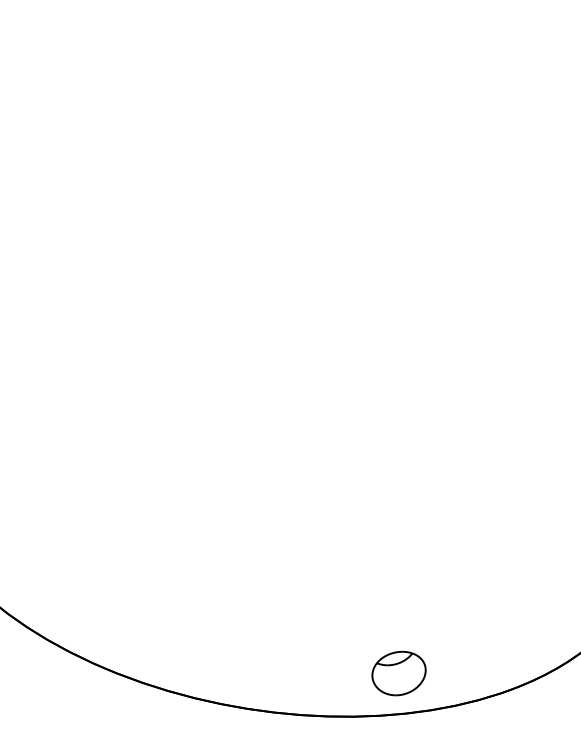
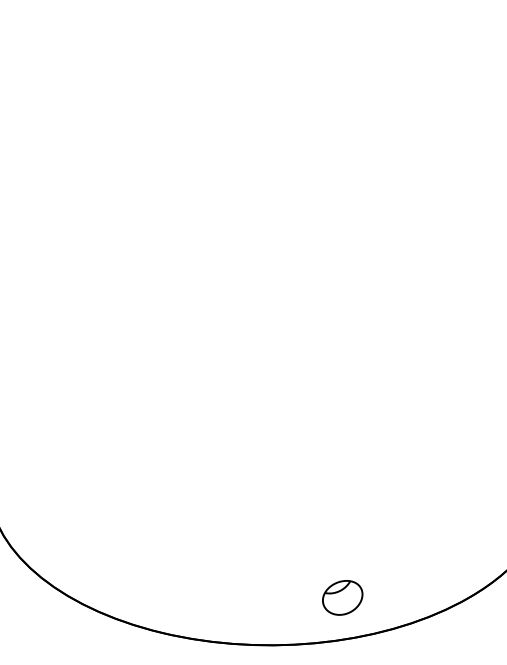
part: (398, 672) -> (342, 597), moved

